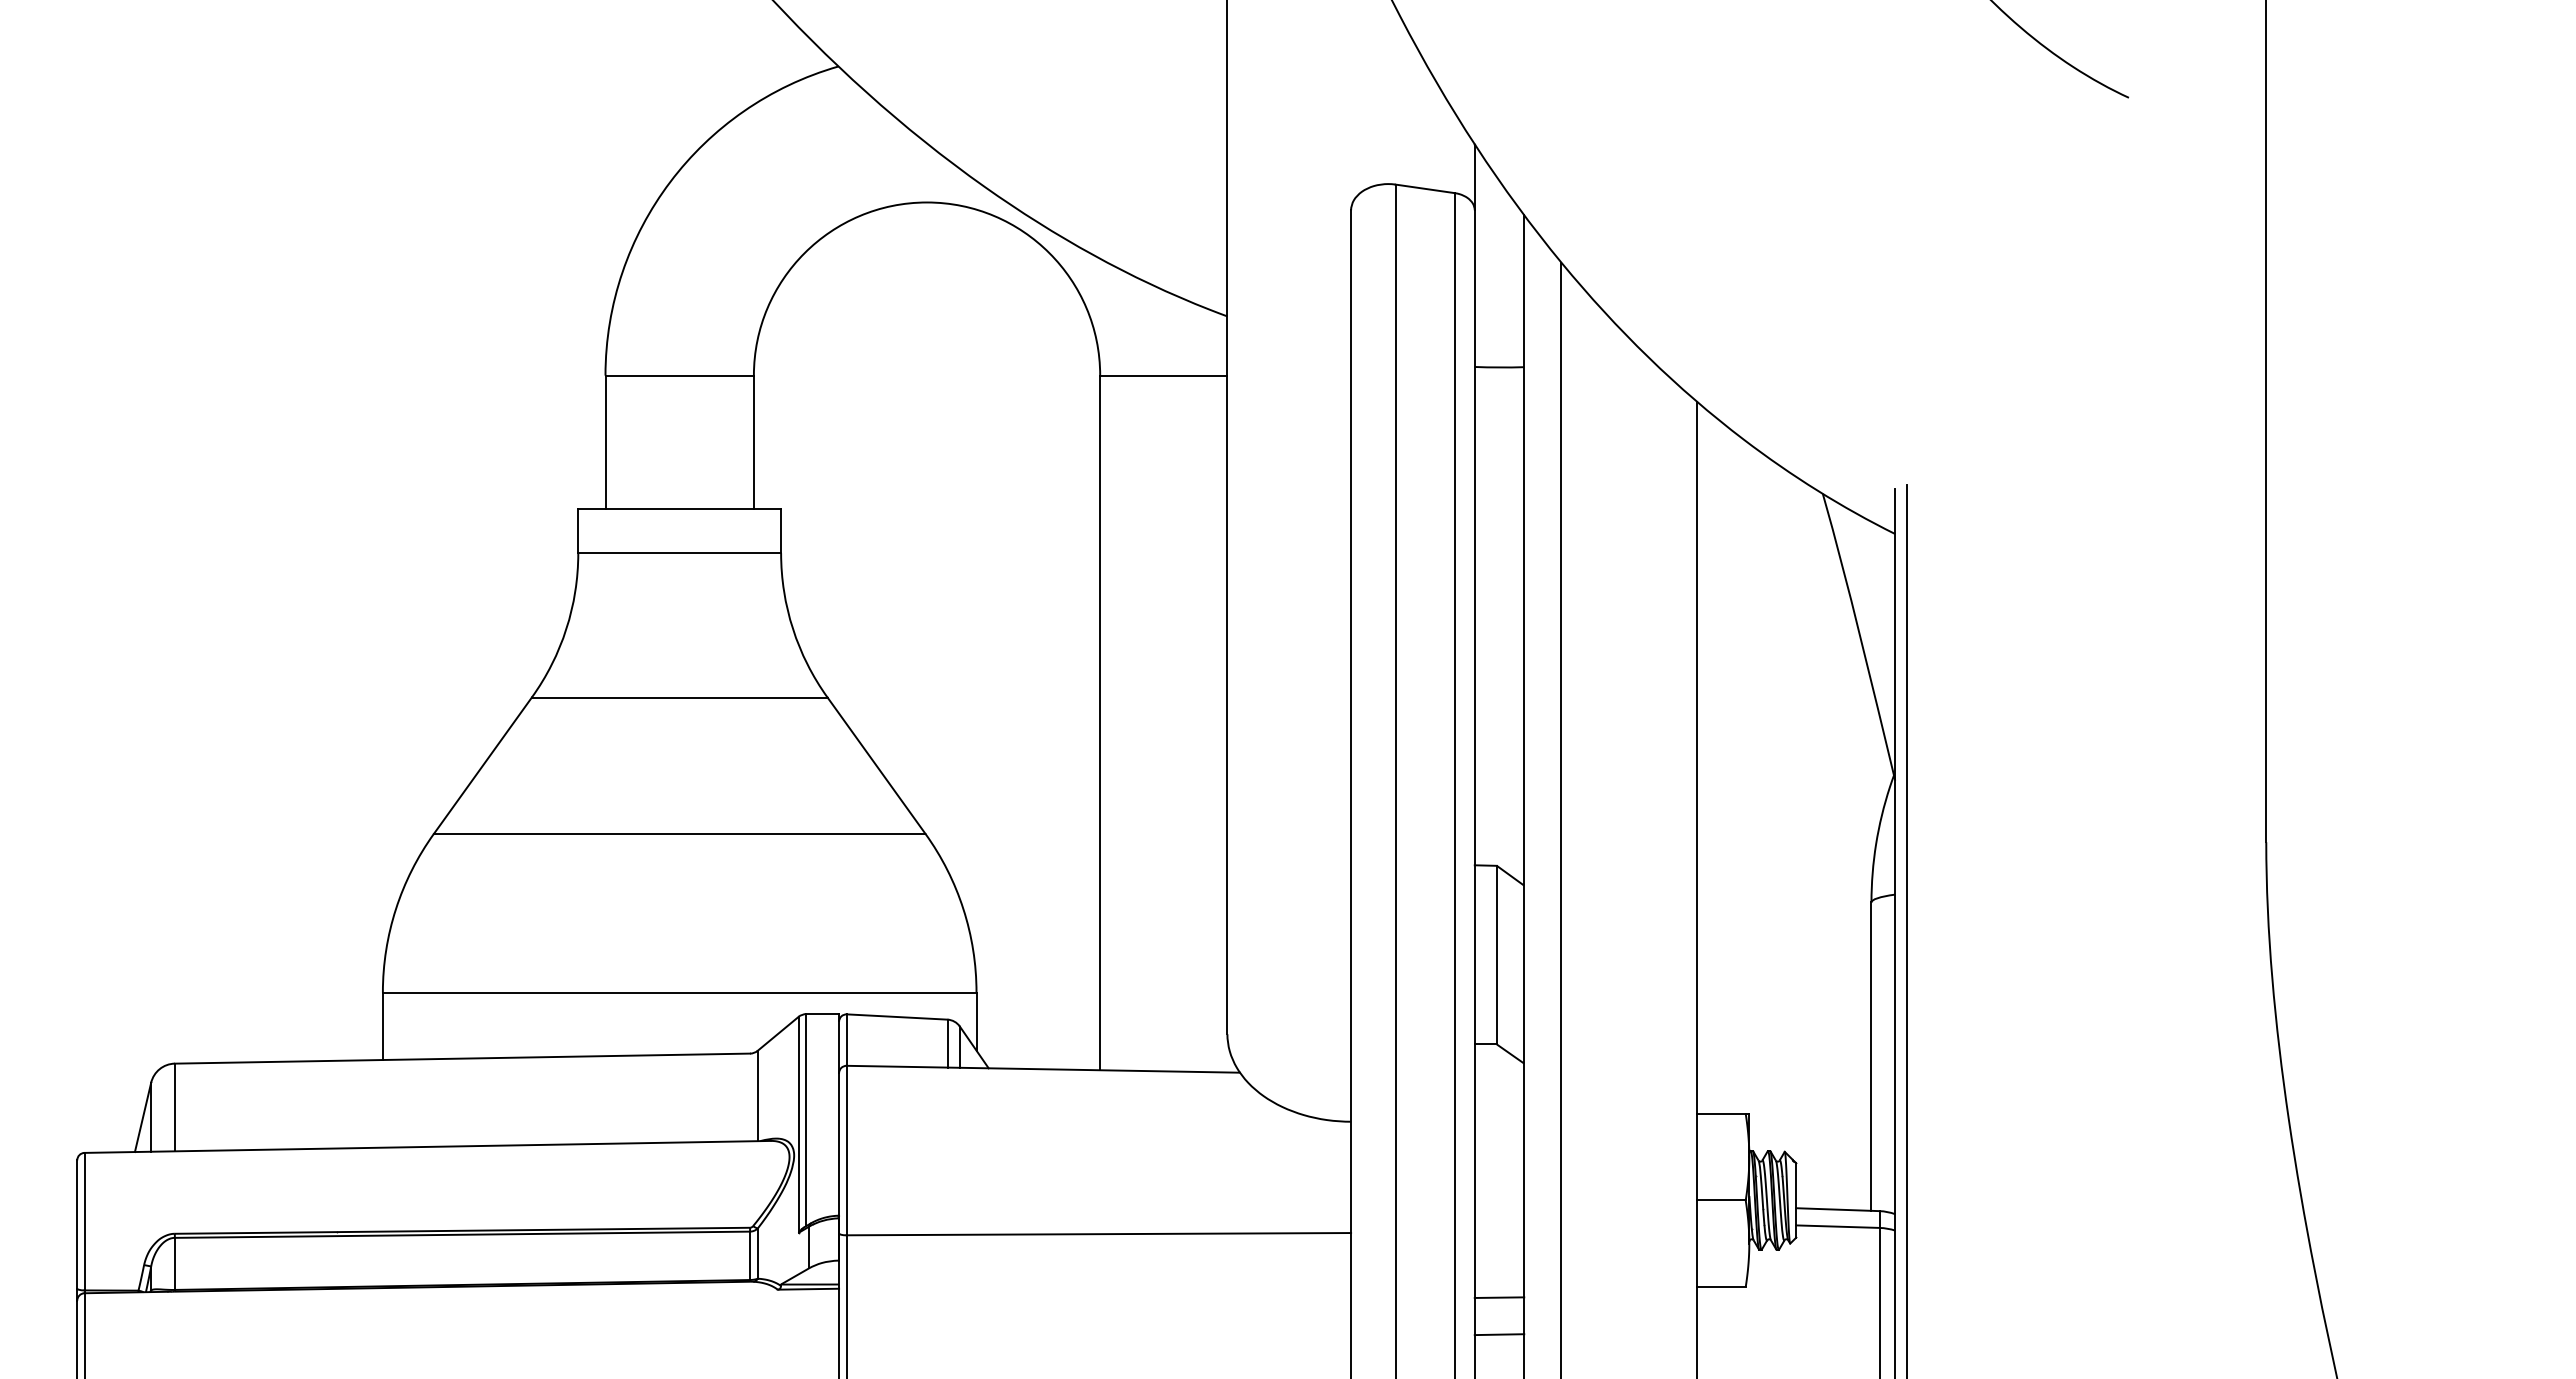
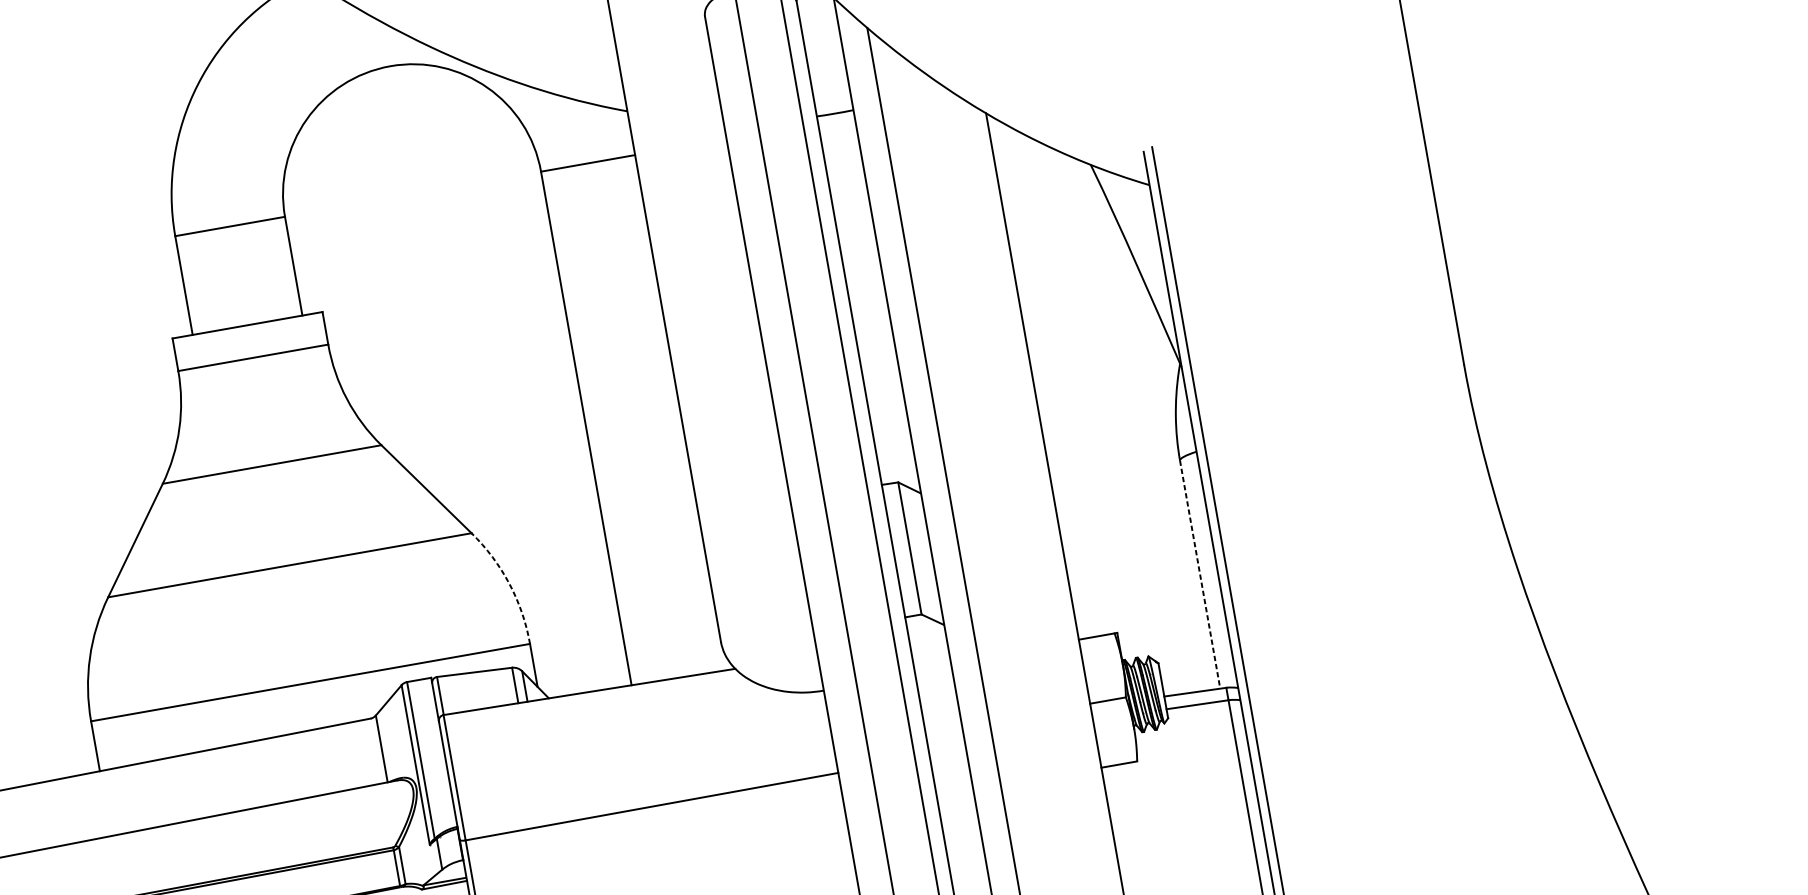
arc: (963, 909) -> (509, 584), solid -> dashed
line: (1871, 1057) -> (1200, 575), solid -> dashed
line: (1499, 1297) -> (956, 801), removed
line: (1499, 1334) -> (961, 828), removed

